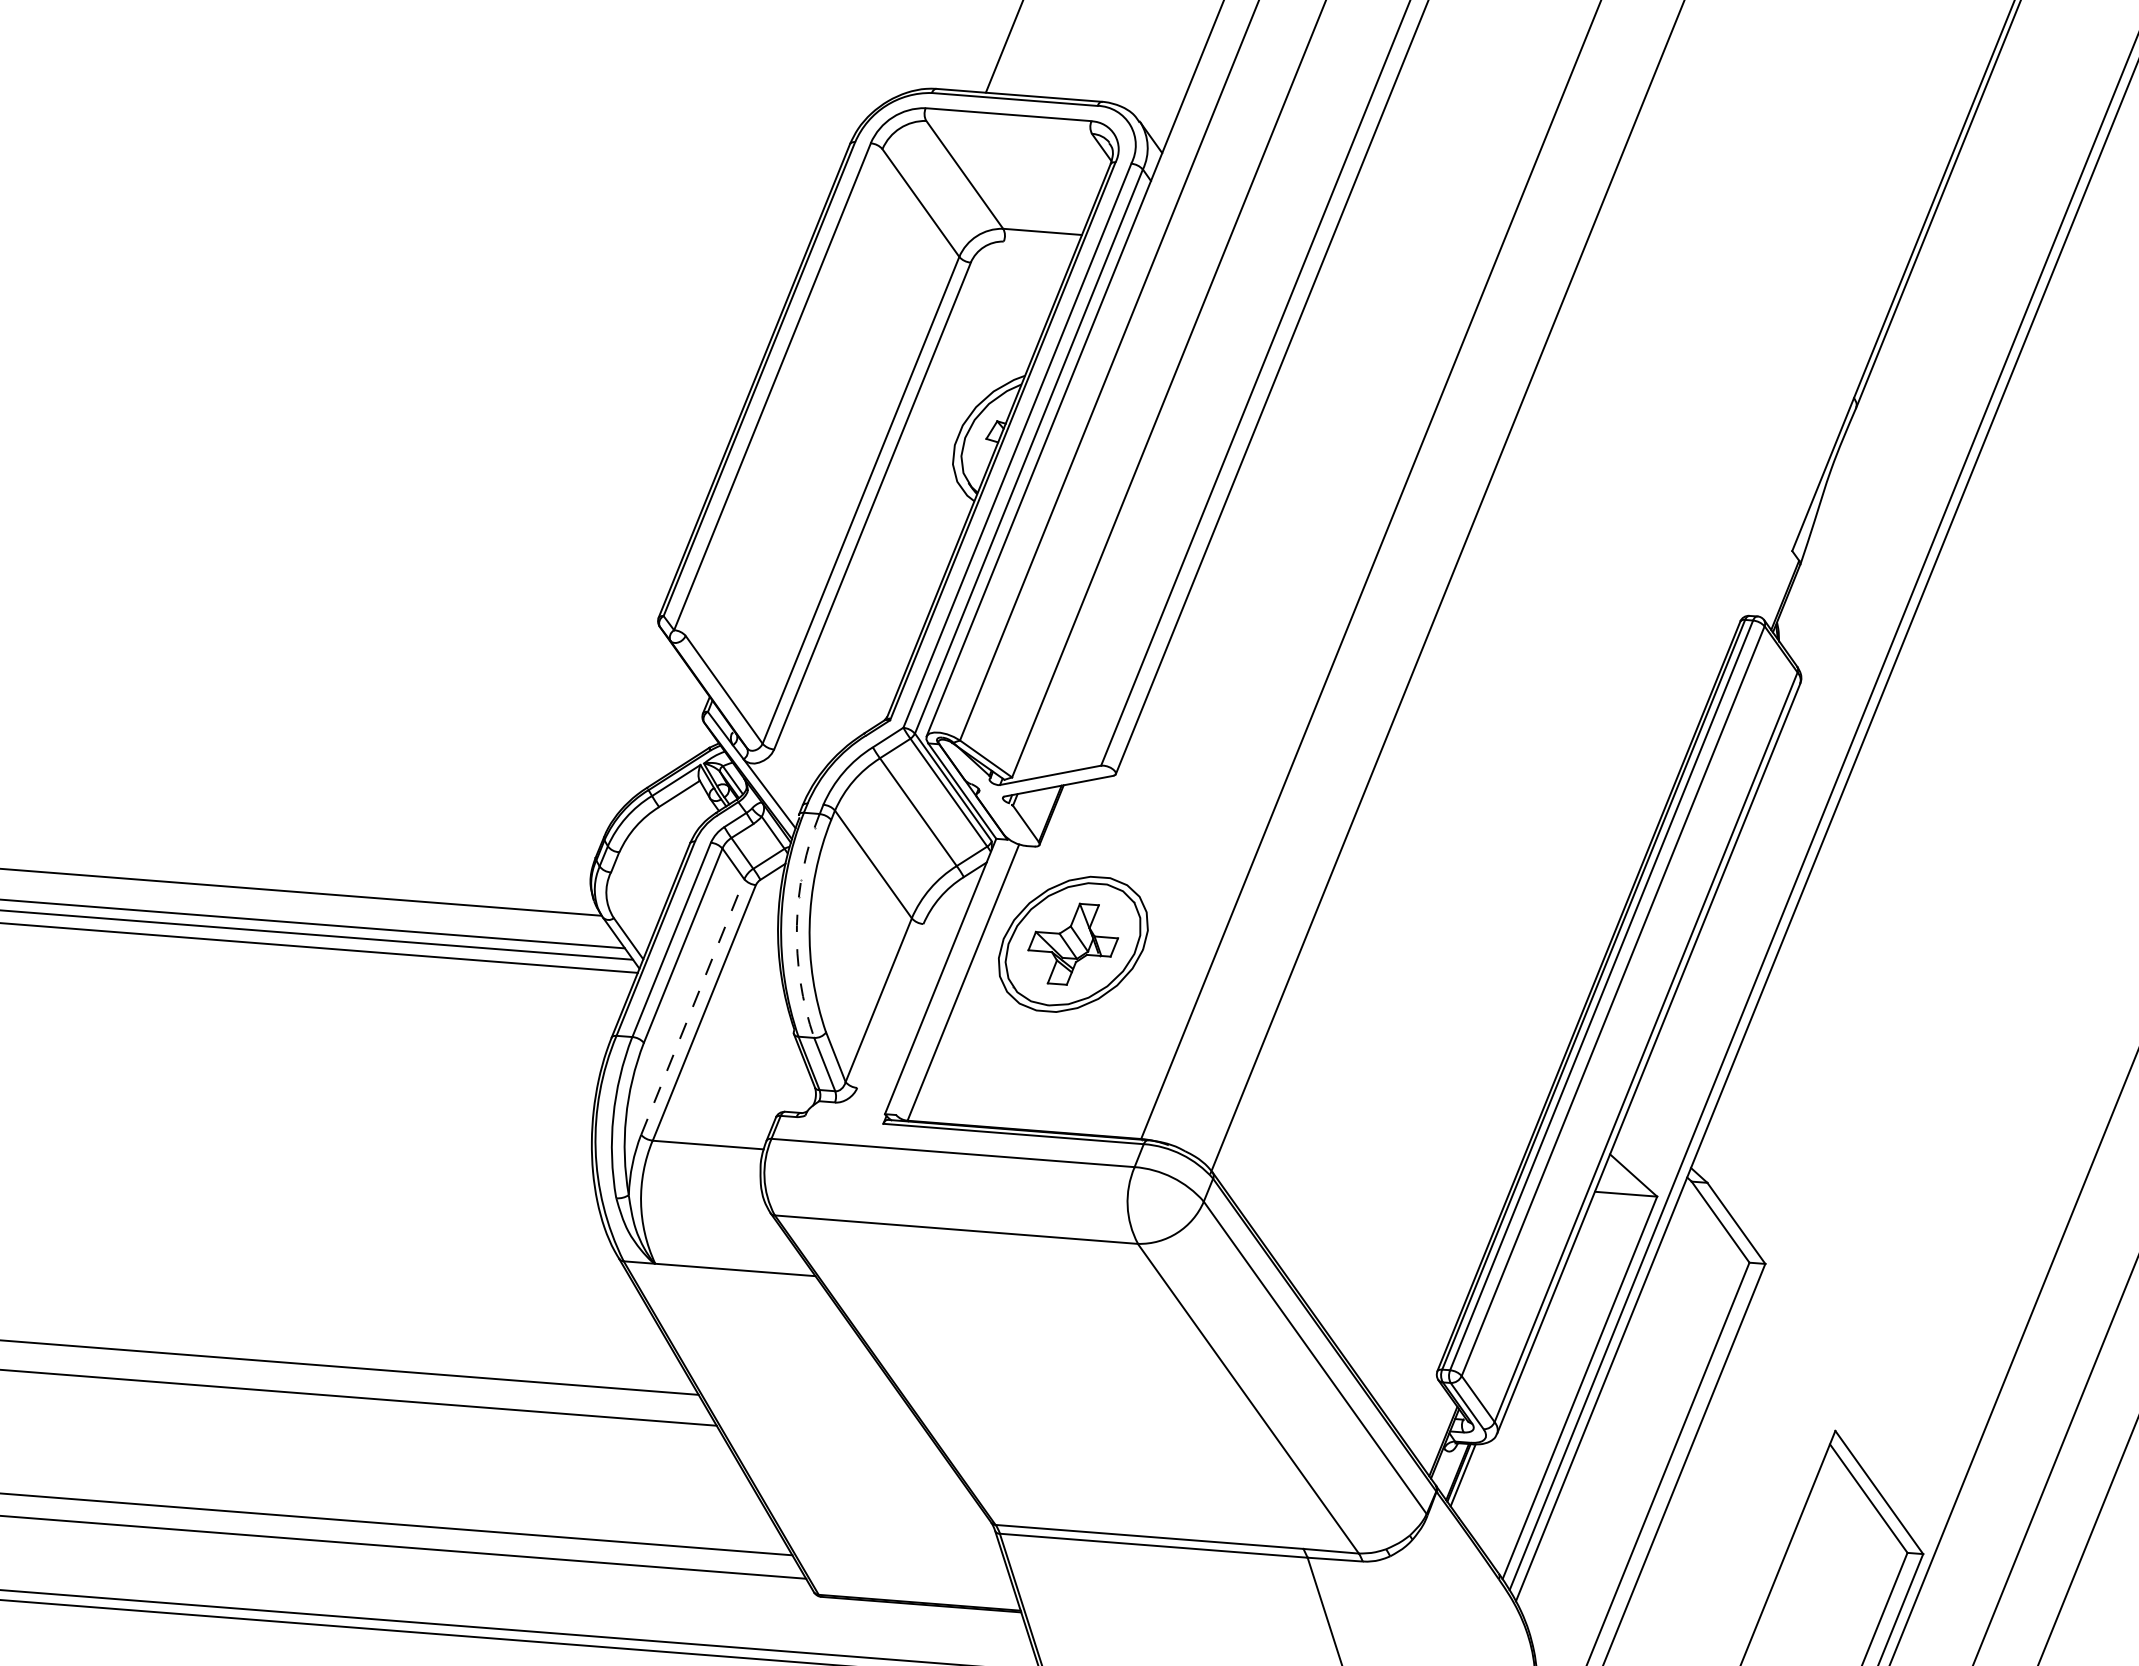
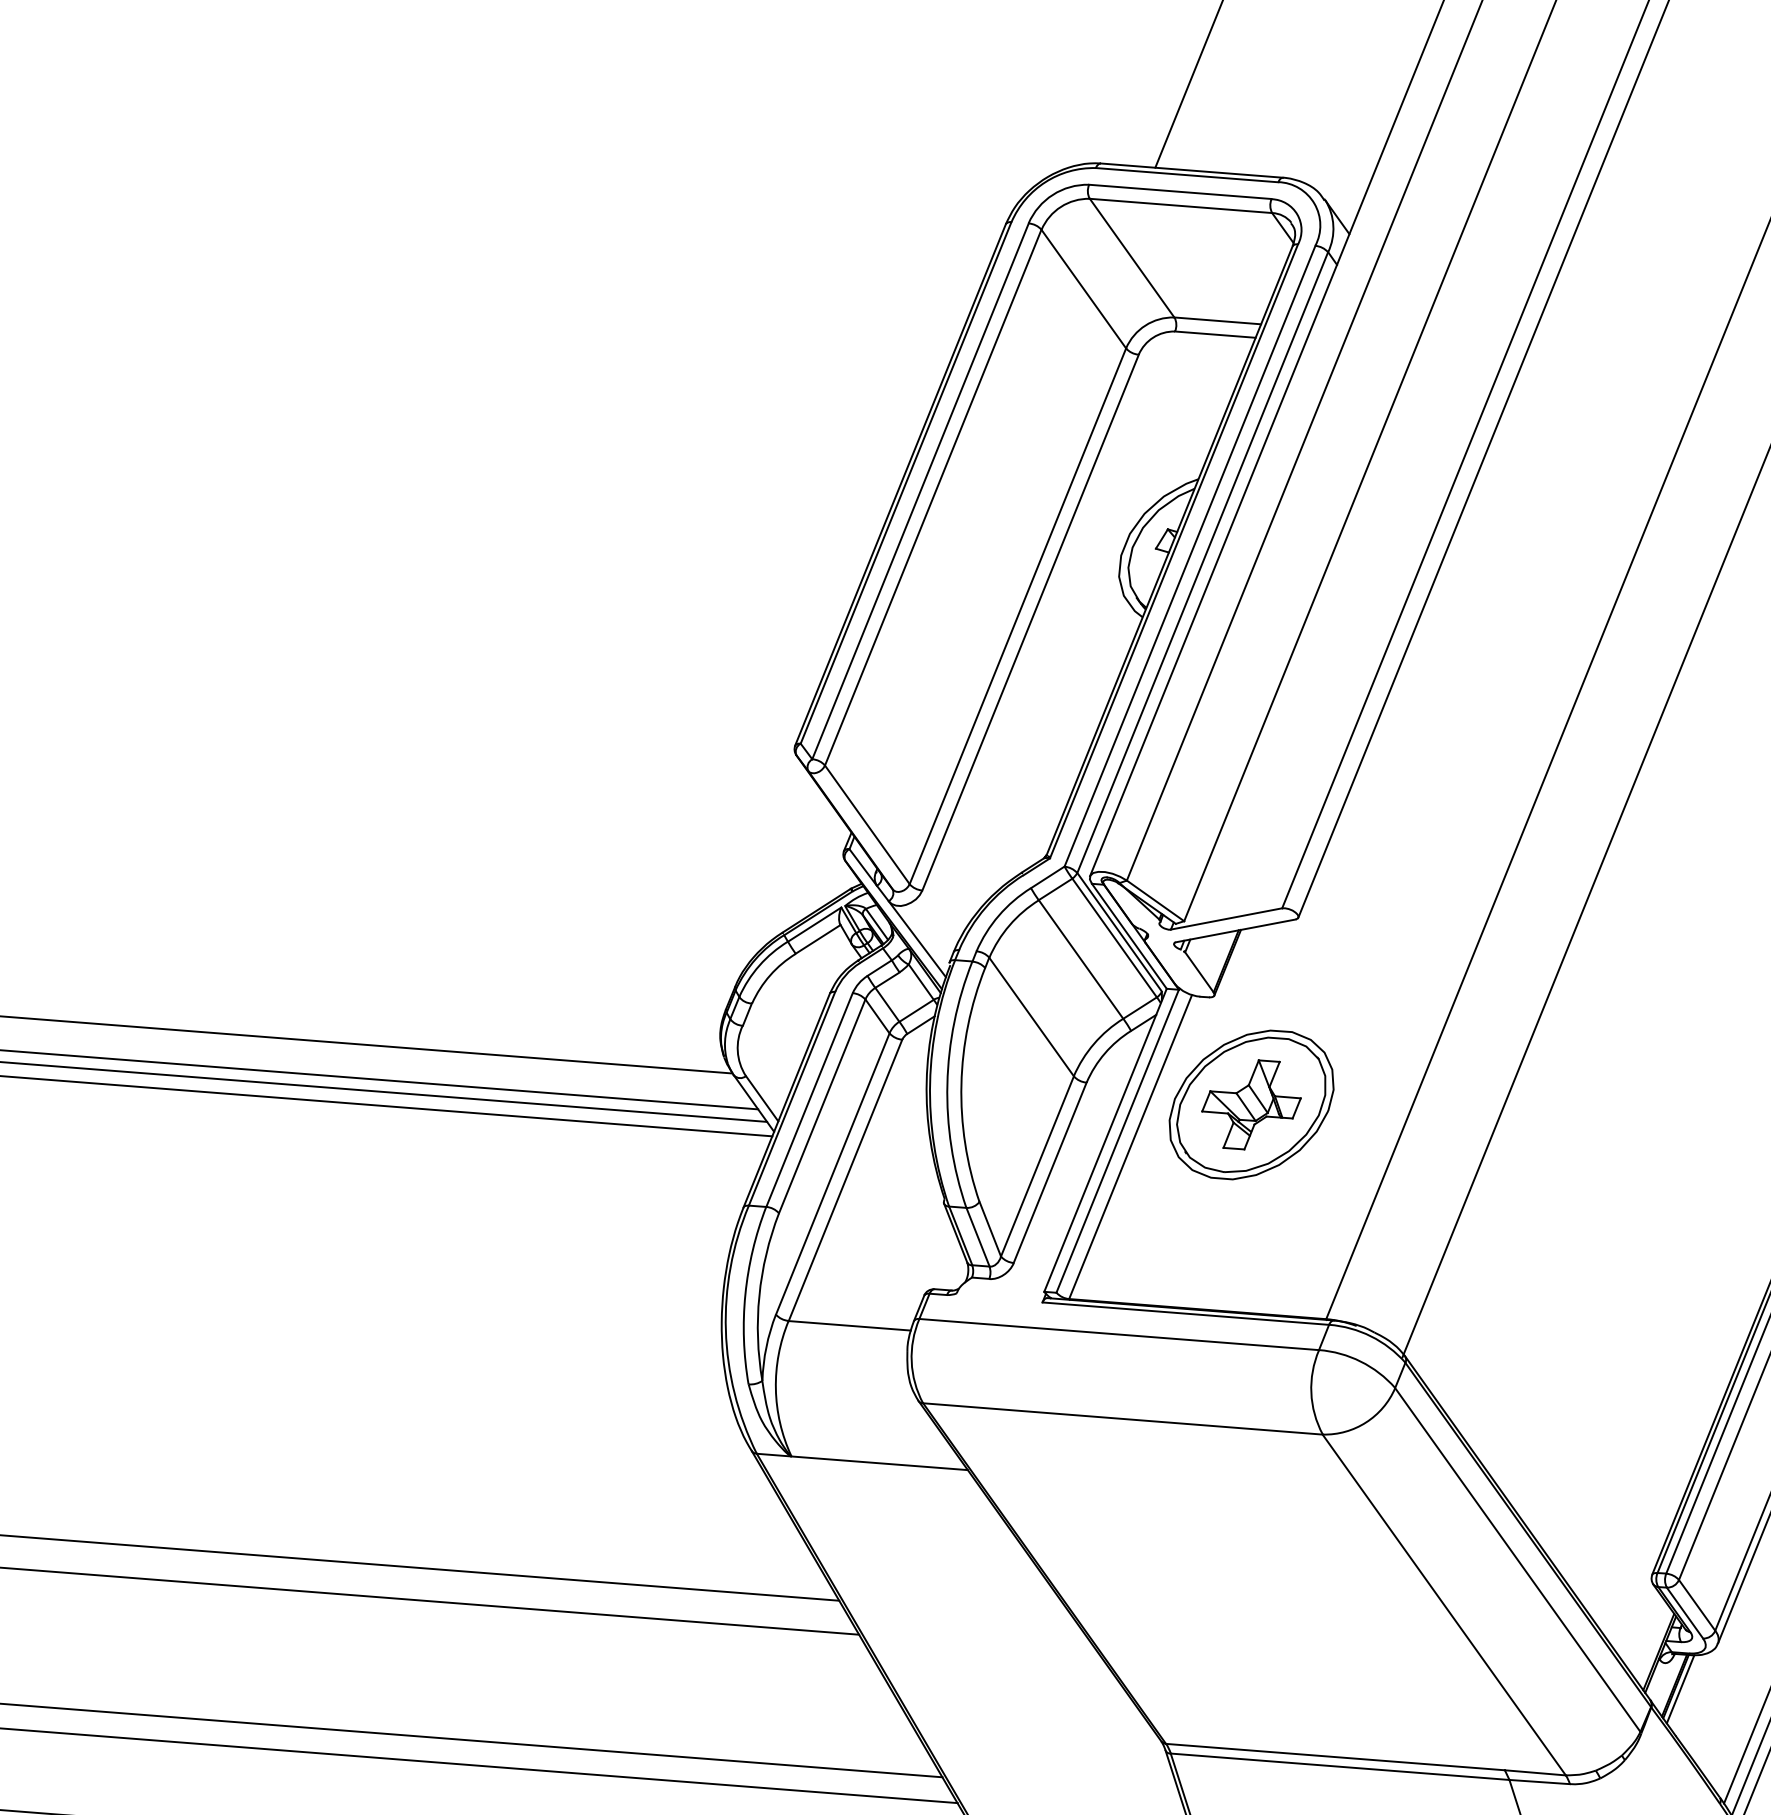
line: (1009, 126) -> (1181, 204), added
line: (1039, 244) -> (1214, 334), added
line: (783, 392) -> (932, 497), added
arc: (796, 925) -> (946, 1084), dashed -> solid
line: (951, 977) -> (1117, 1141), added
line: (890, 1005) -> (1050, 1172), added
line: (692, 1007) -> (832, 1174), dashed -> solid

